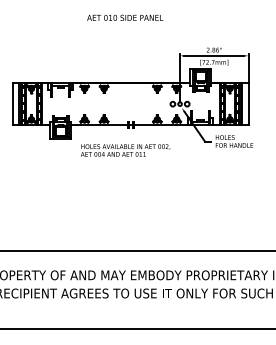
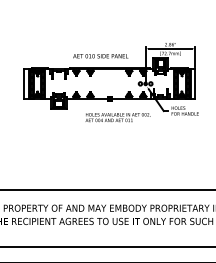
text: (124, 18) -> (100, 56), moved
text: (124, 150) -> (117, 117), moved

